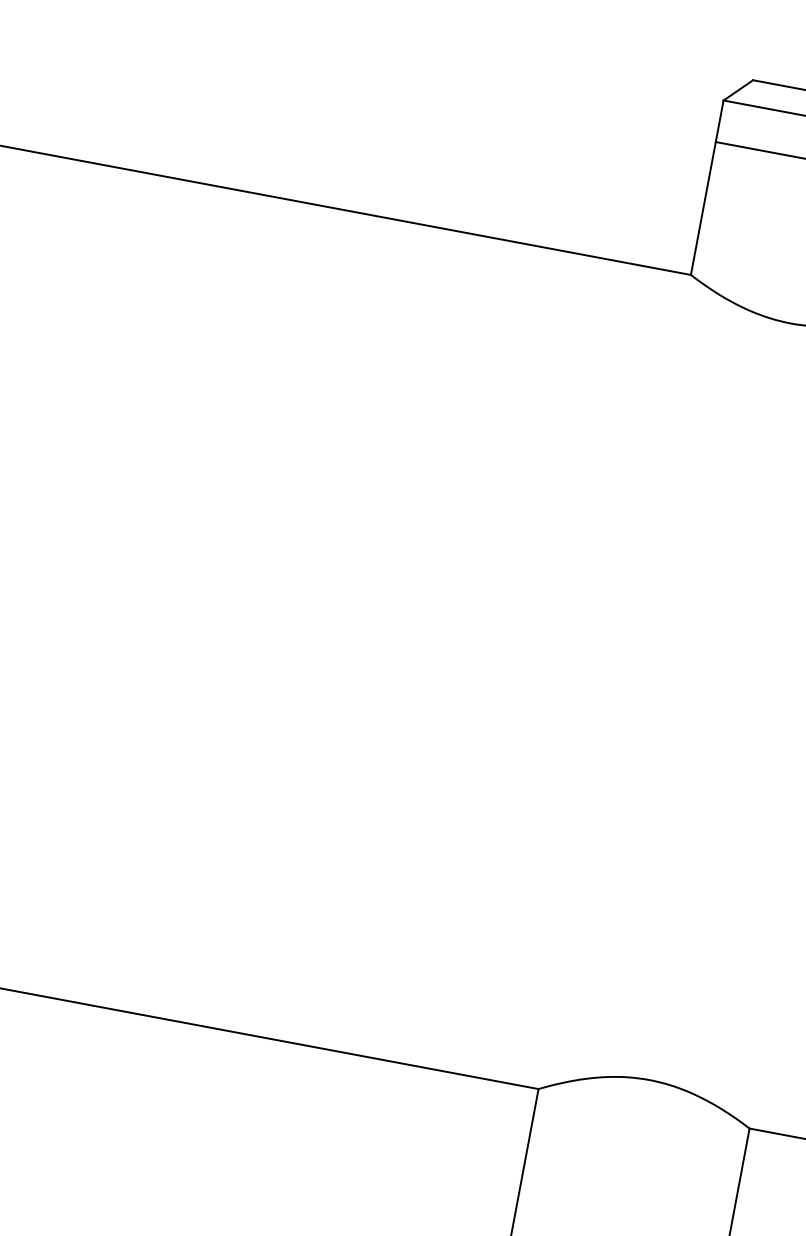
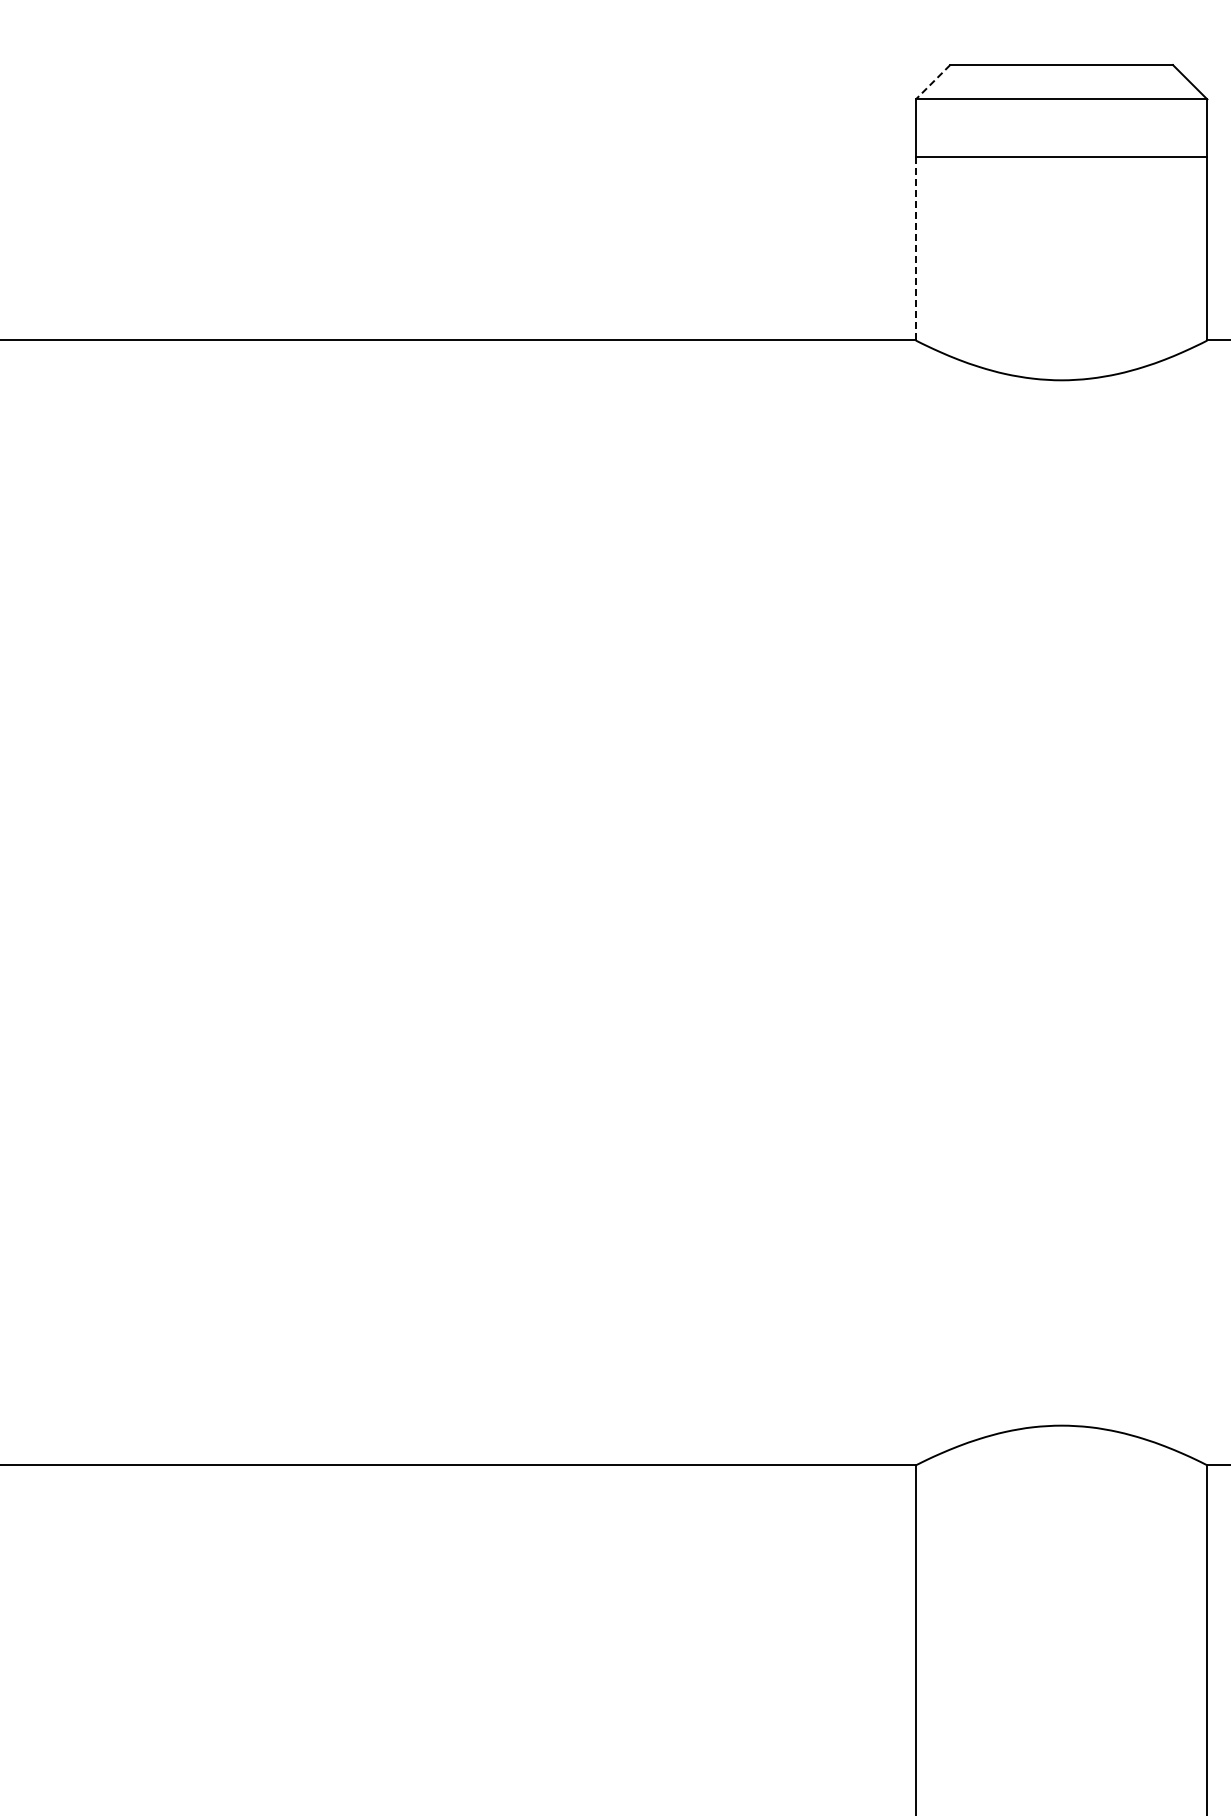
line: (737, 90) -> (932, 82), solid -> dashed
line: (703, 208) -> (915, 248), solid -> dashed

